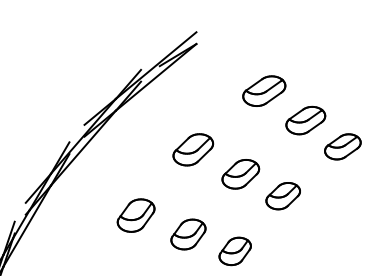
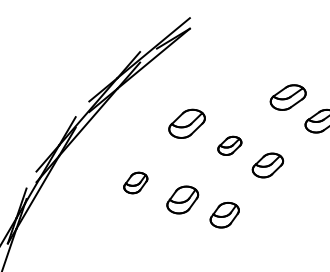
part: (263, 90) -> (250, 70), removed
part: (240, 173) -> (229, 145), size x0.7
part: (135, 215) -> (135, 182), size x0.7

